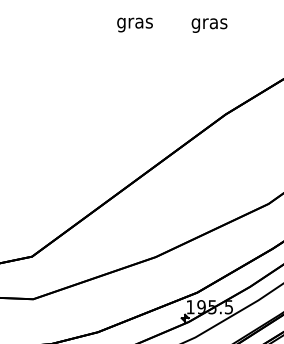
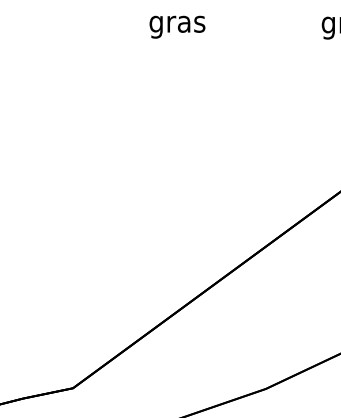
text: (134, 24) -> (176, 26), moved

